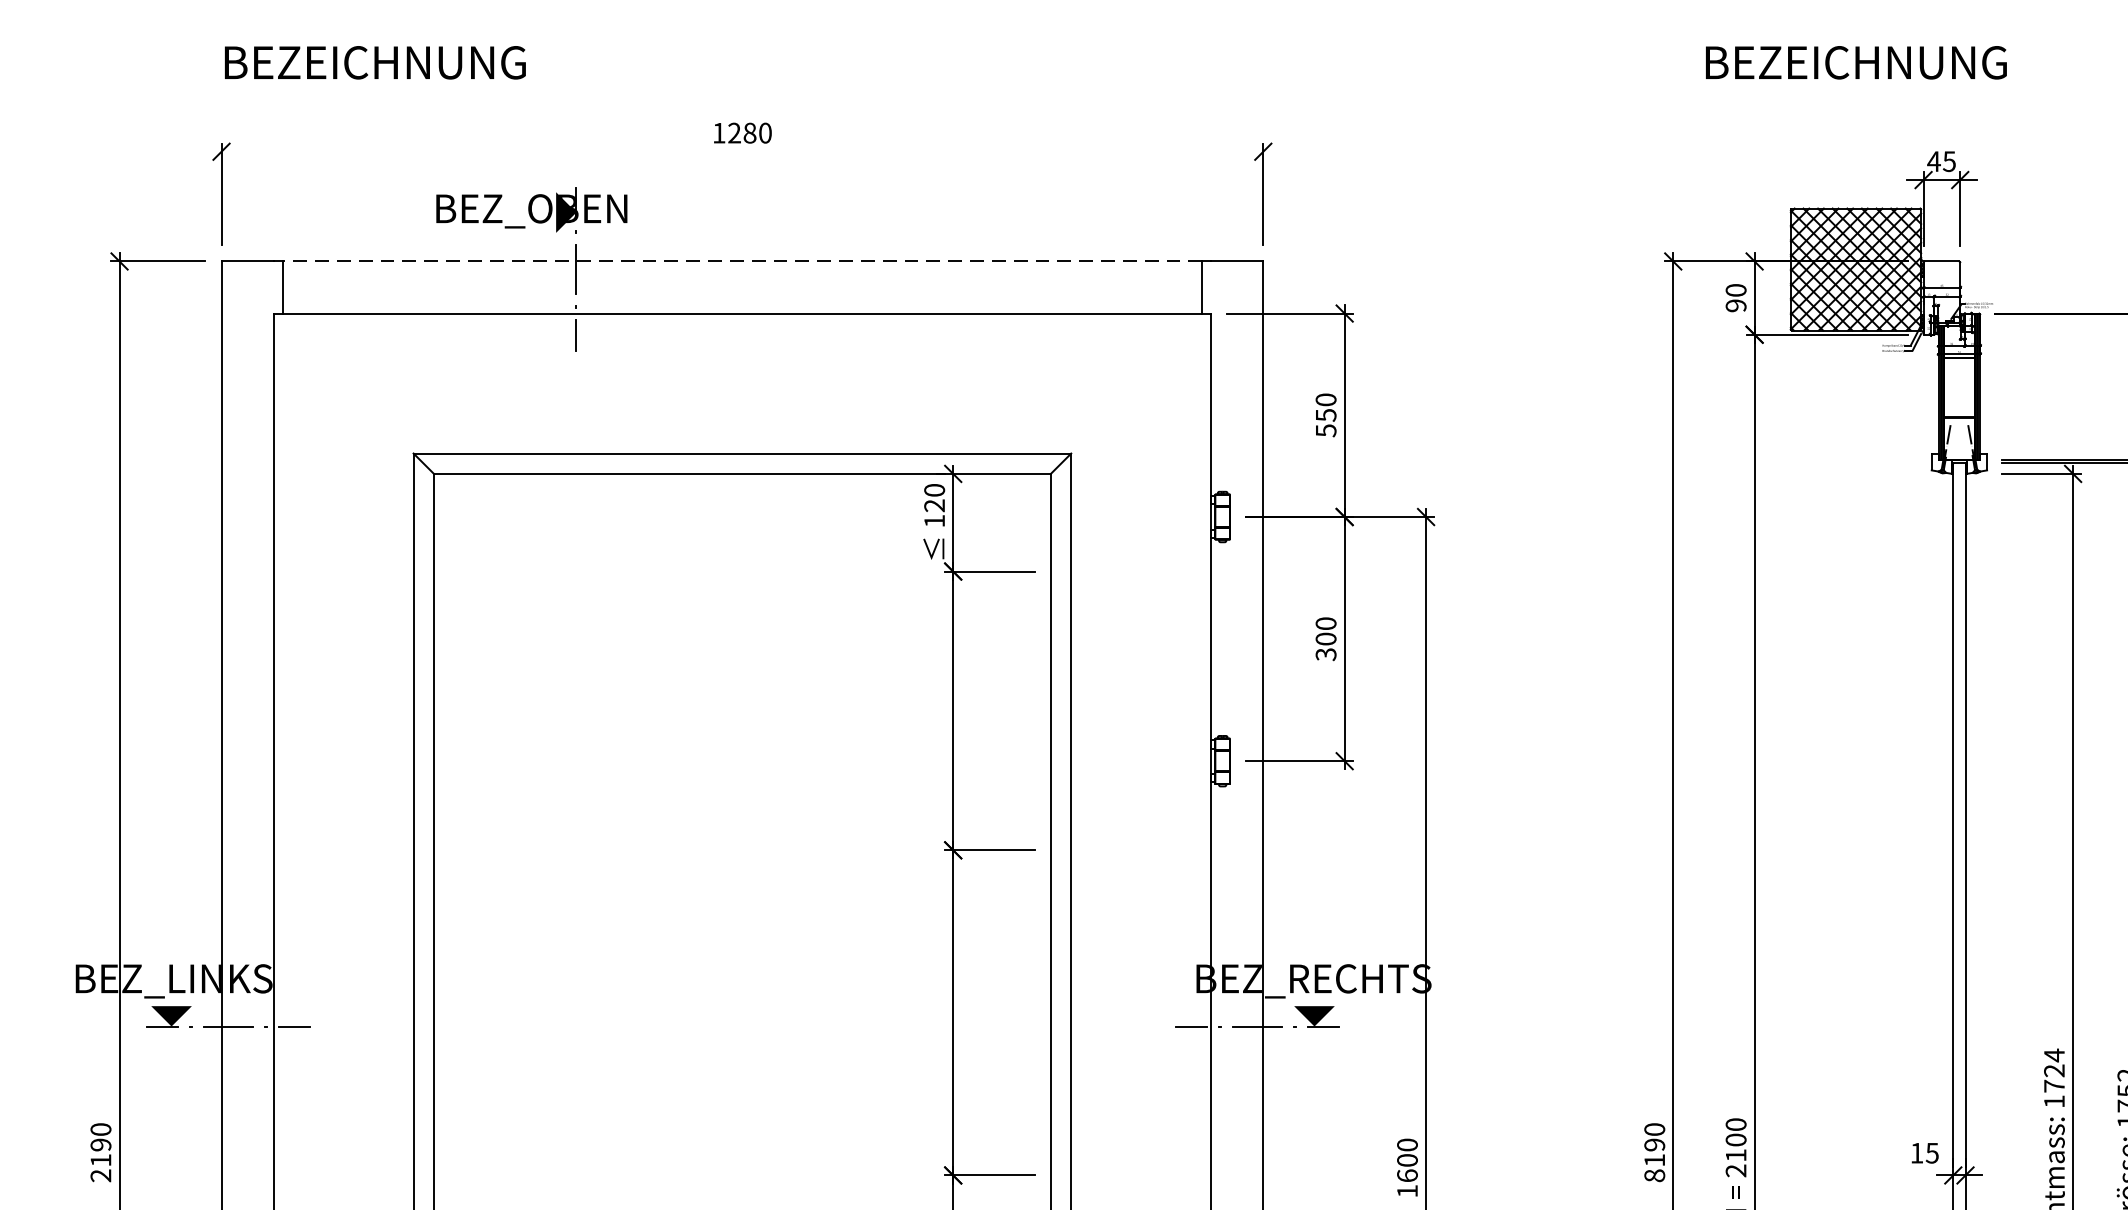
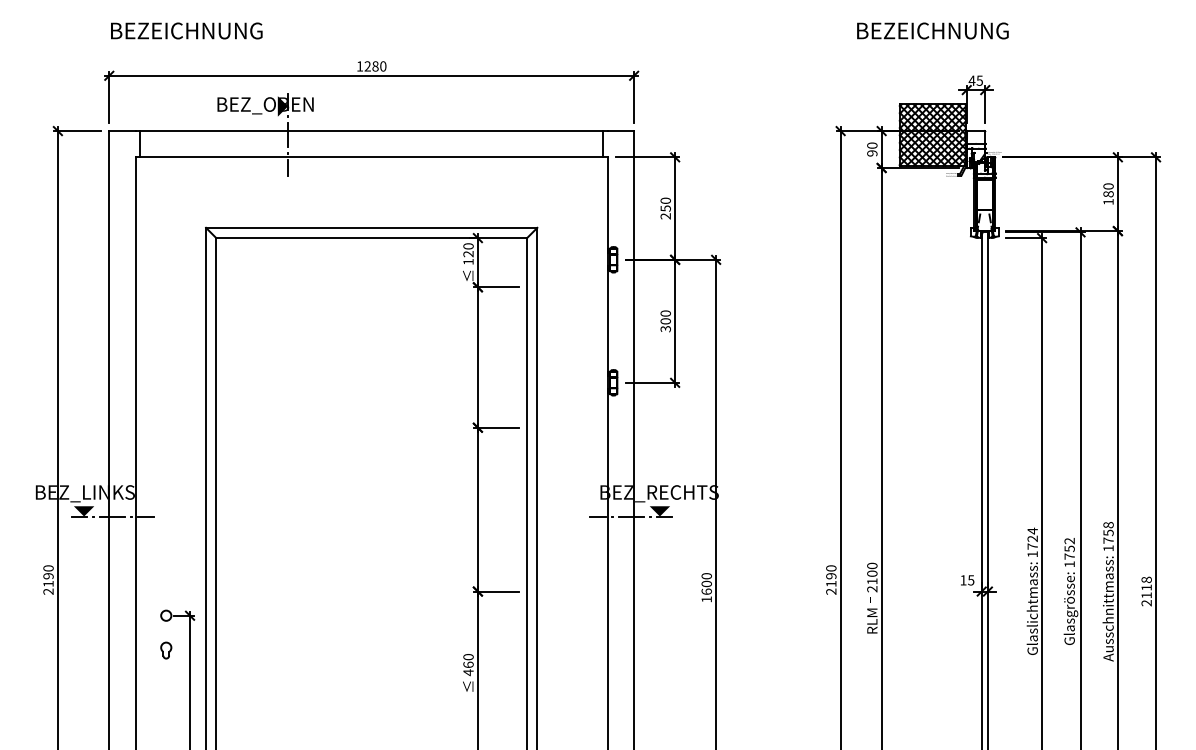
line: (742, 151) -> (371, 75), added
line: (742, 262) -> (371, 131), dashed -> solid
text: (1325, 431) -> (665, 216), 550 -> 250
text: (1655, 1175) -> (831, 591), 8190 -> 2190

